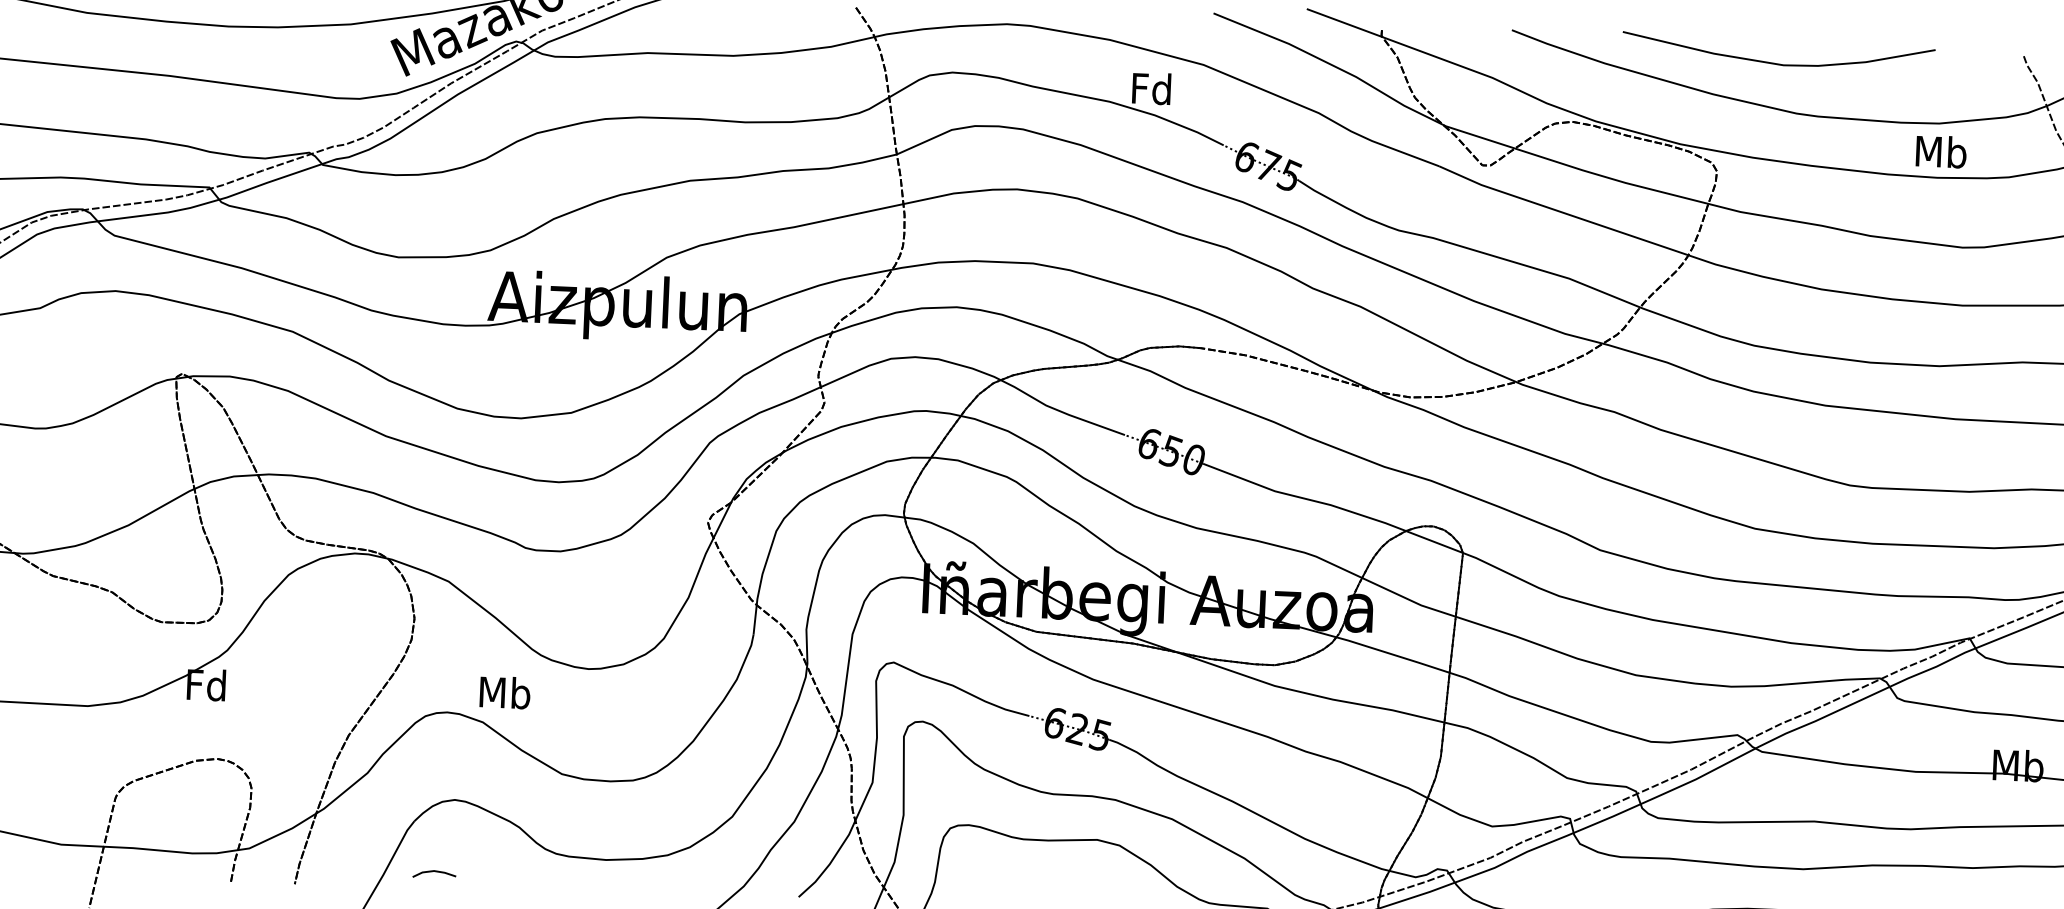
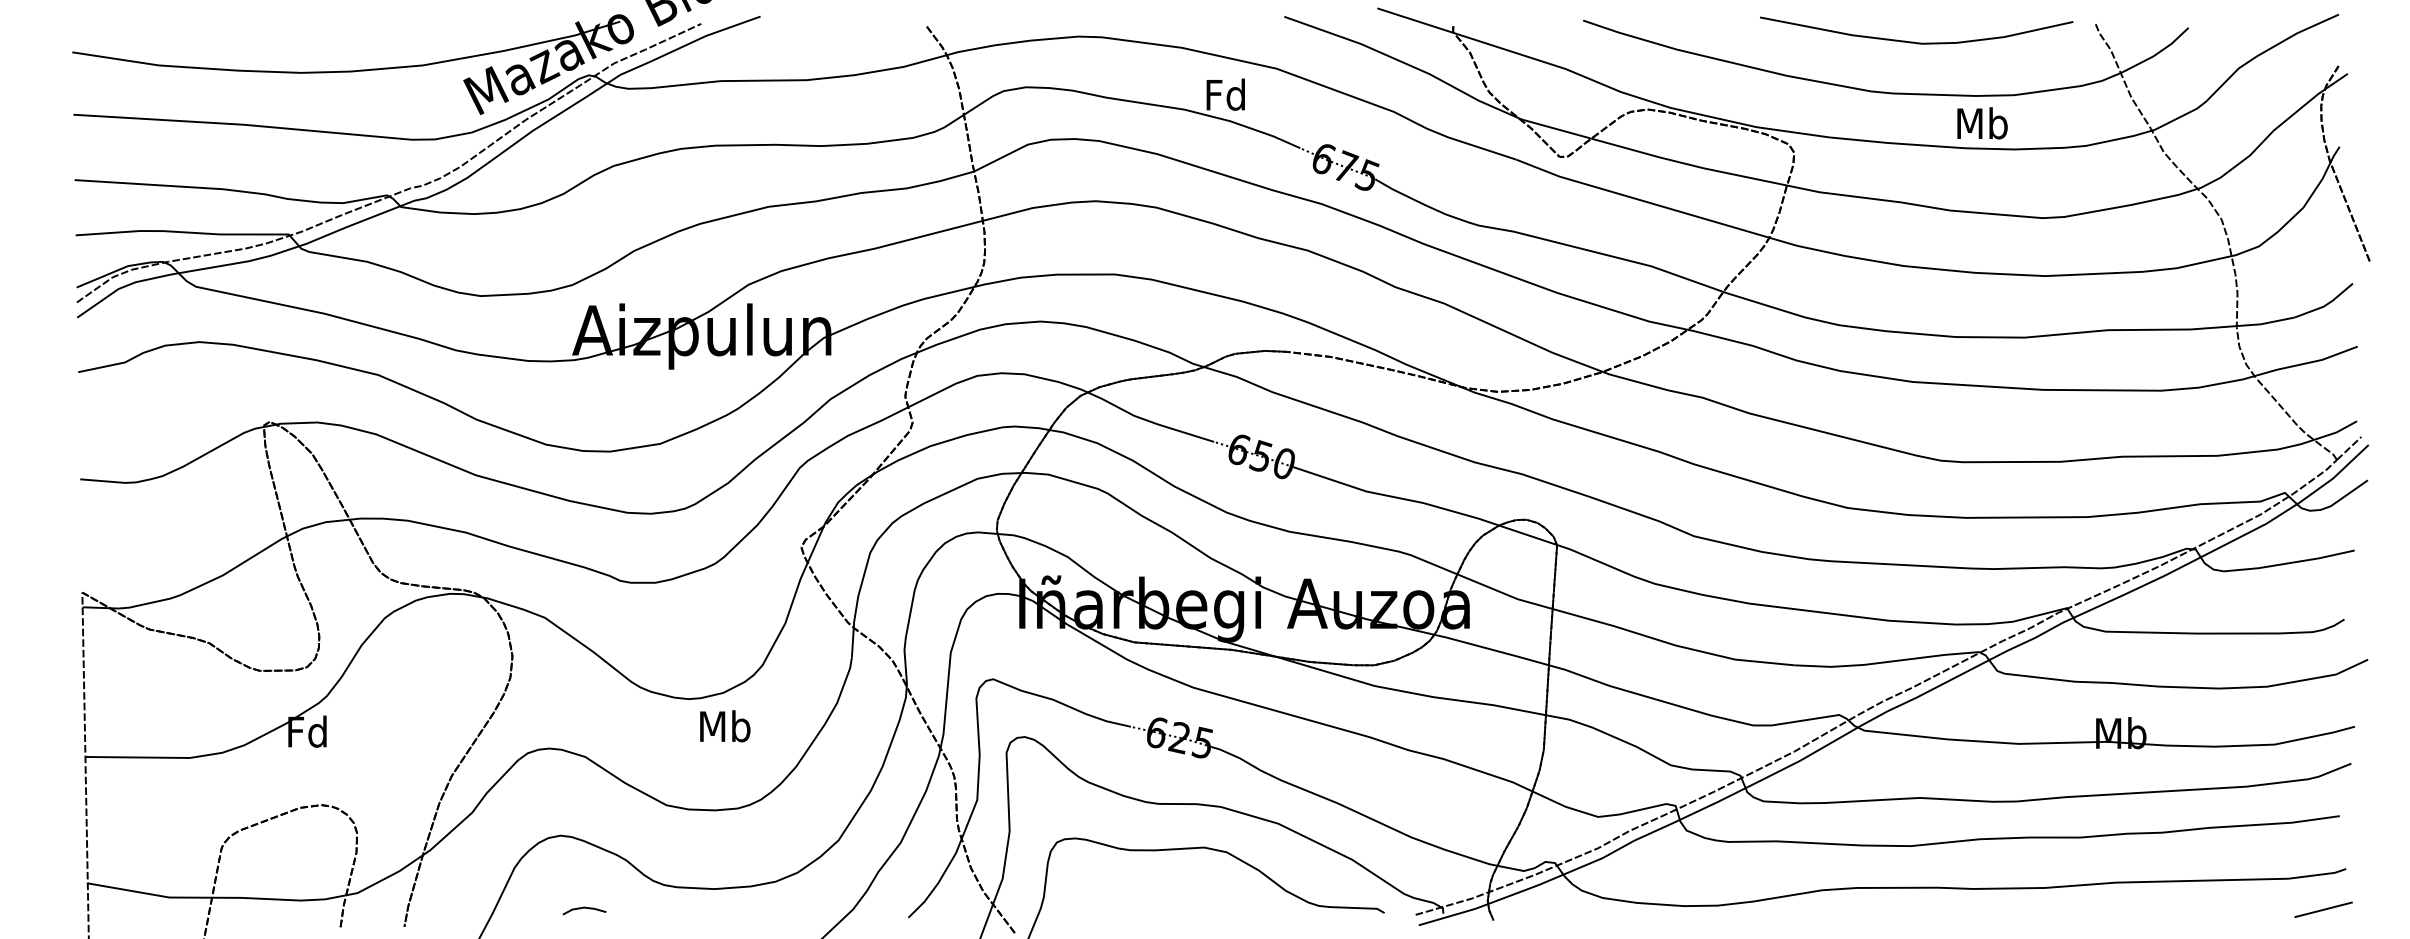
curve: (1775, 62) -> (1913, 41), moved
text: (1941, 151) -> (1982, 123), moved
text: (505, 692) -> (725, 726), moved
line: (434, 871) -> (584, 908), moved

